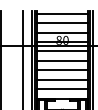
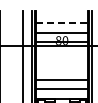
line: (62, 13) -> (62, 13), removed
line: (62, 23) -> (62, 23), solid -> dashed
line: (62, 51) -> (62, 51), removed
line: (62, 60) -> (62, 60), removed
line: (62, 70) -> (62, 70), removed

